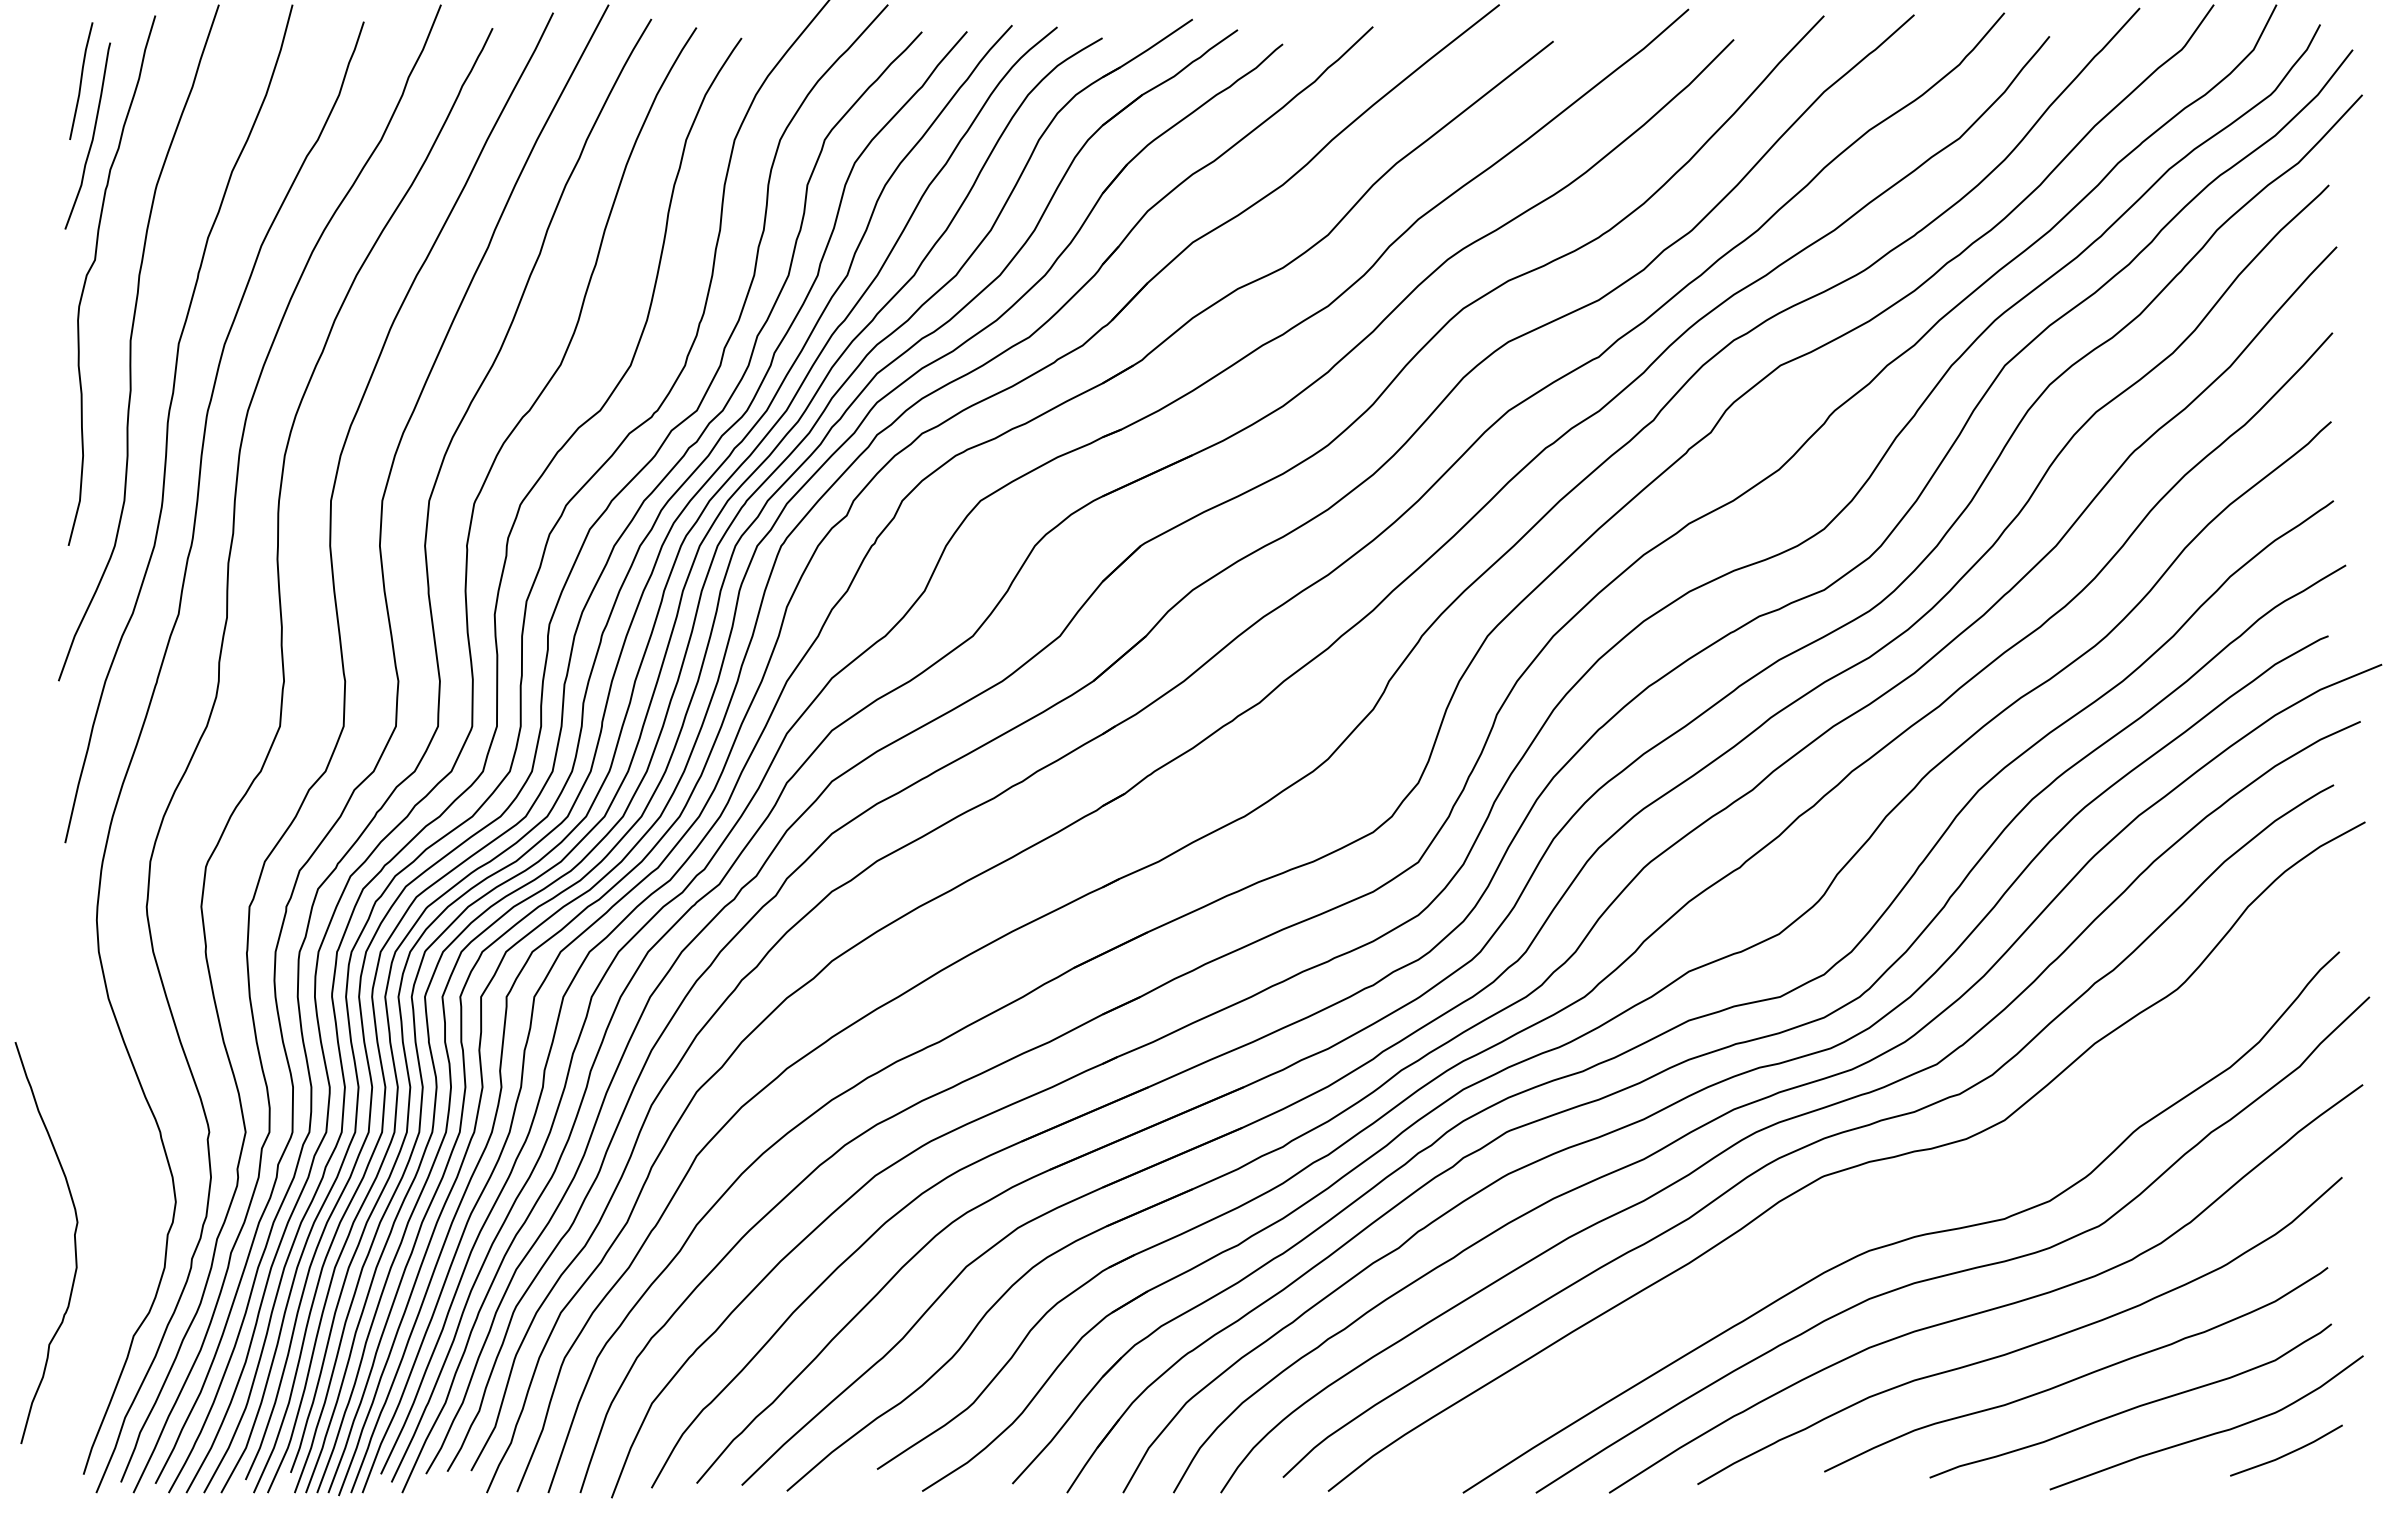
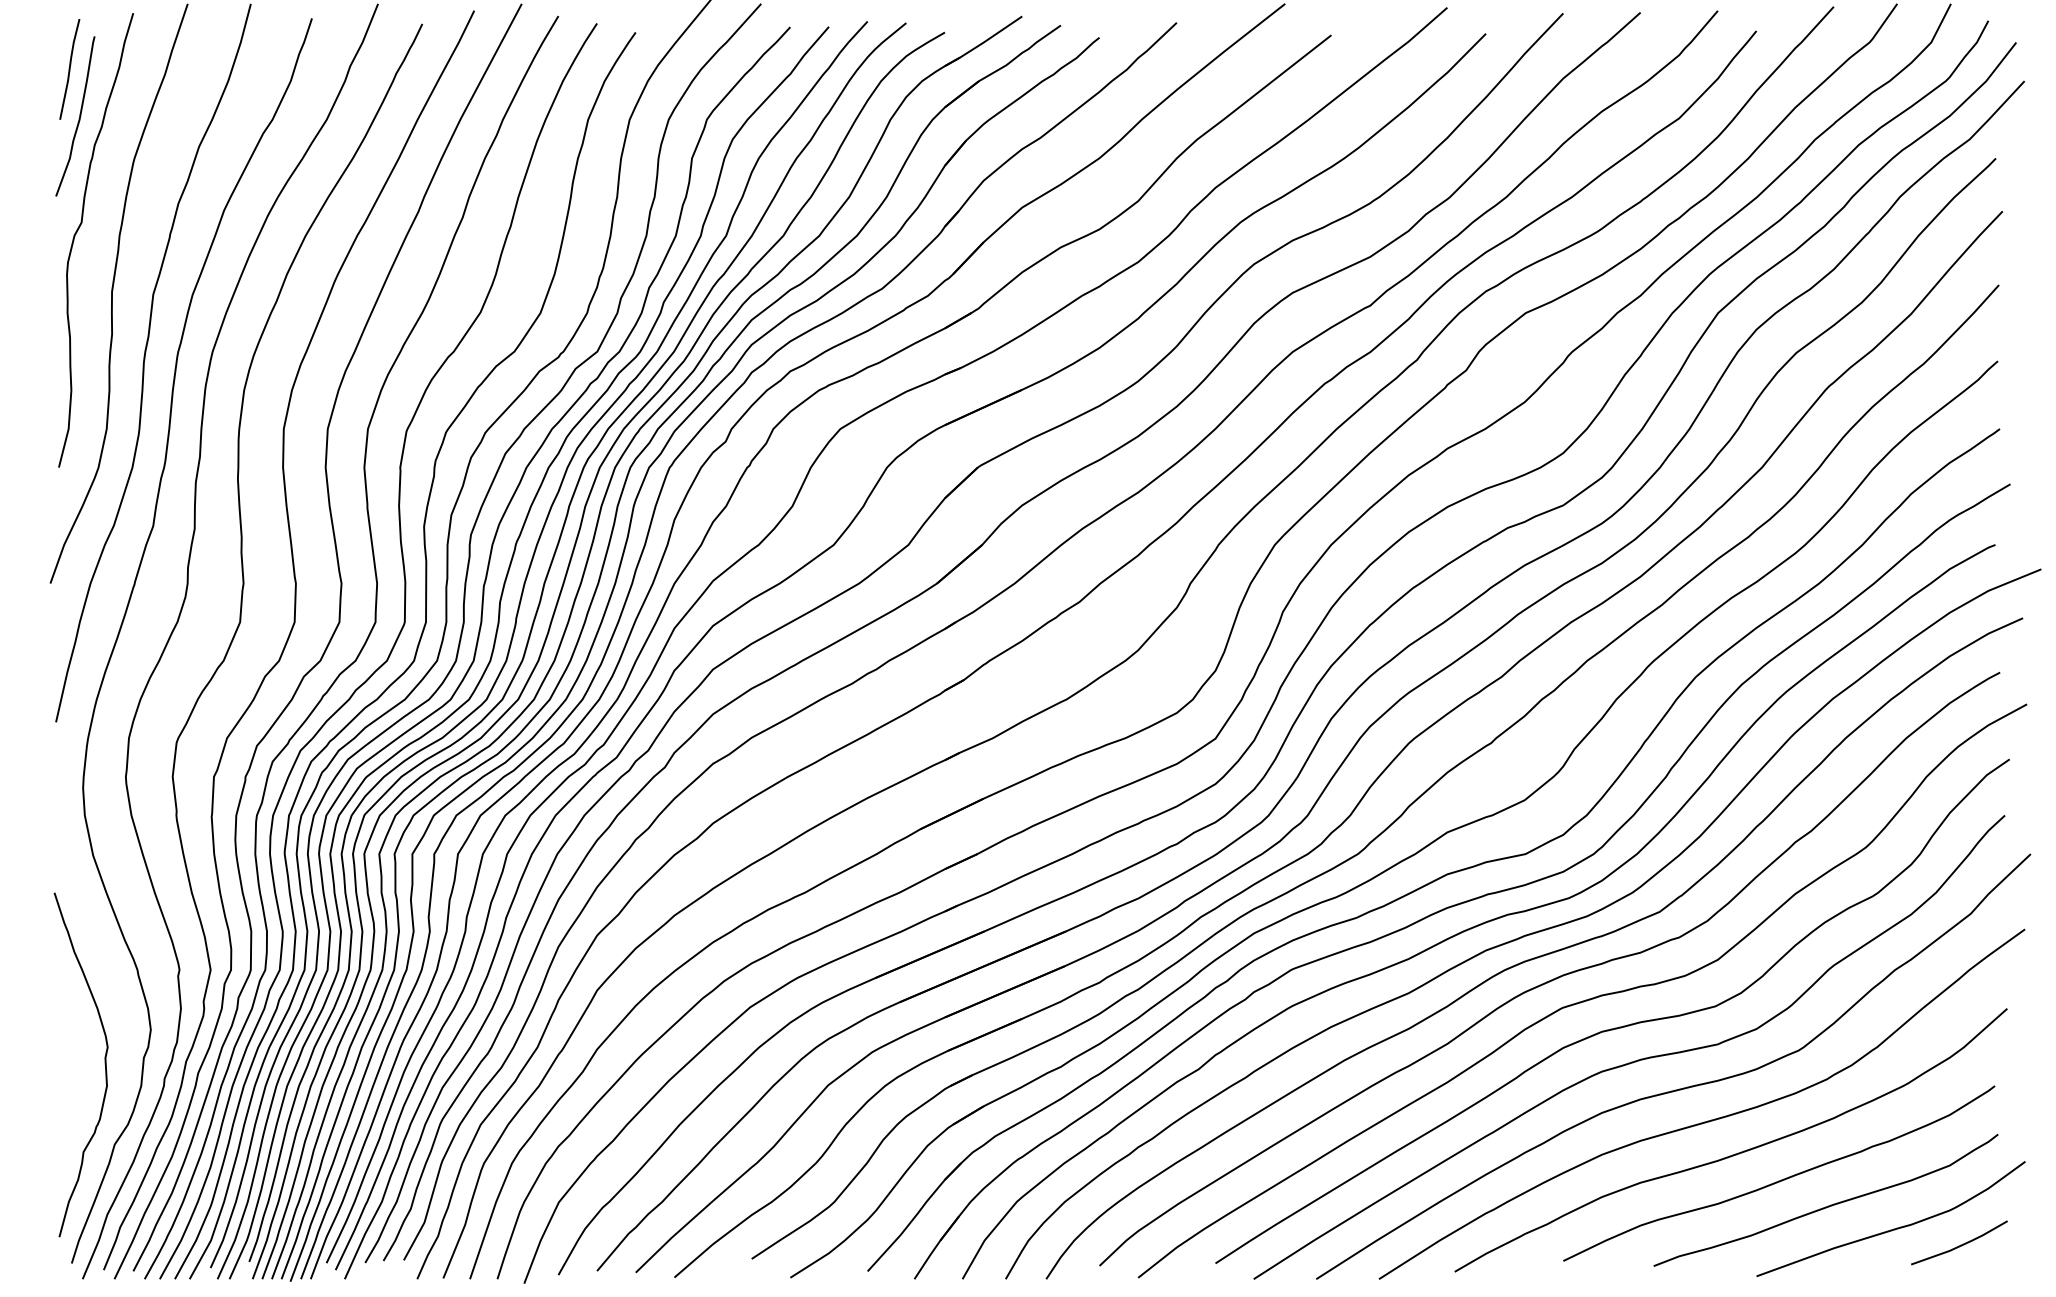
curve: (1884, 1199) -> (1614, 1027), added
curve: (74, 1243) -> (105, 1065), moved

